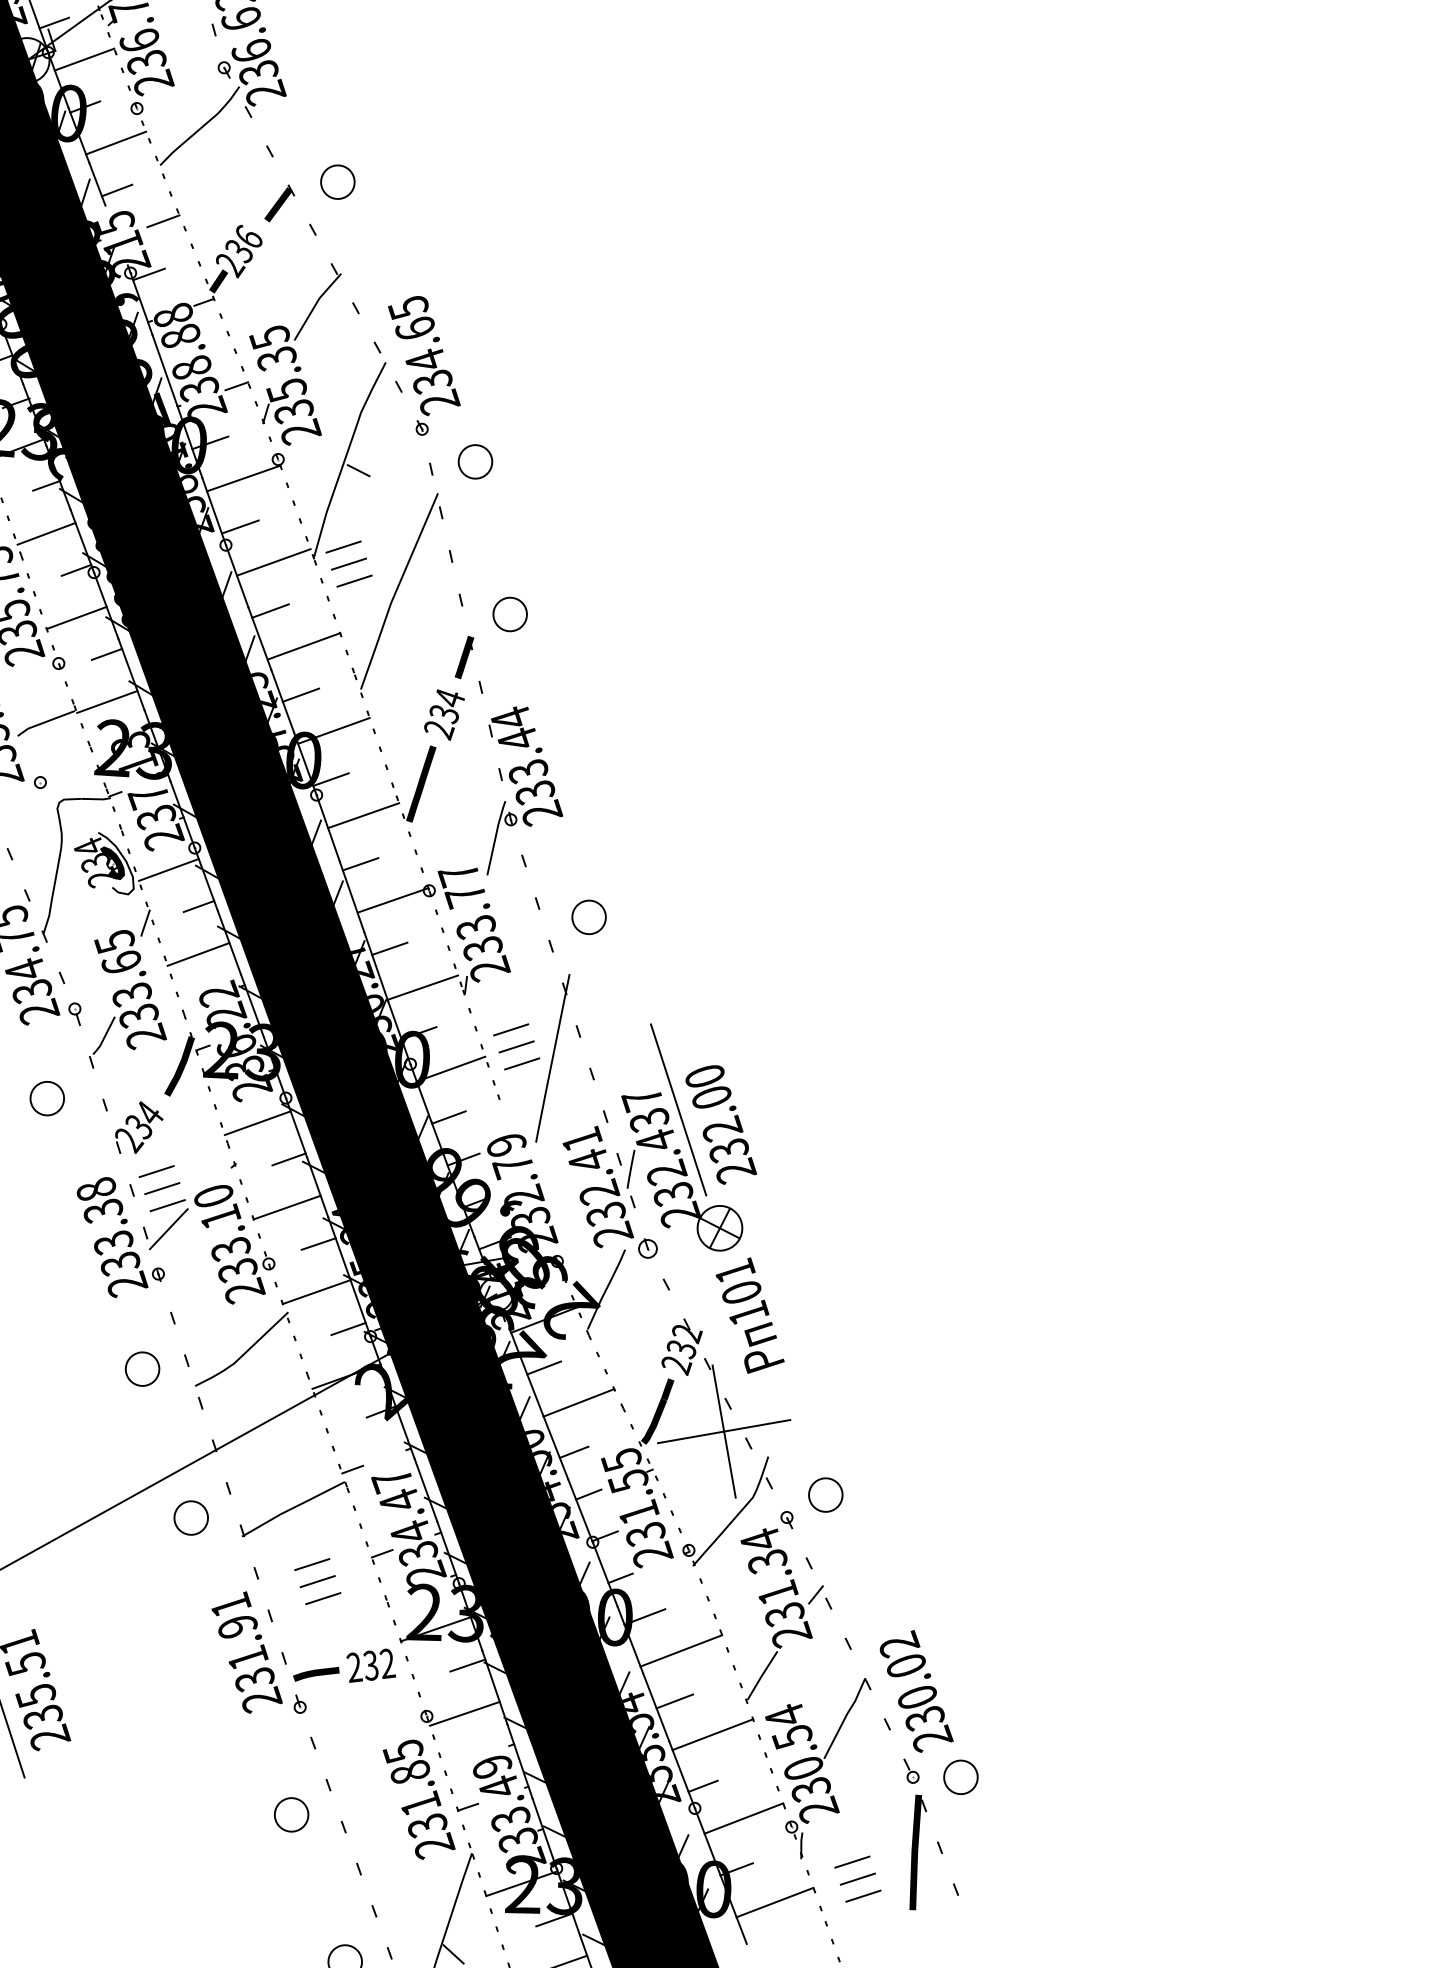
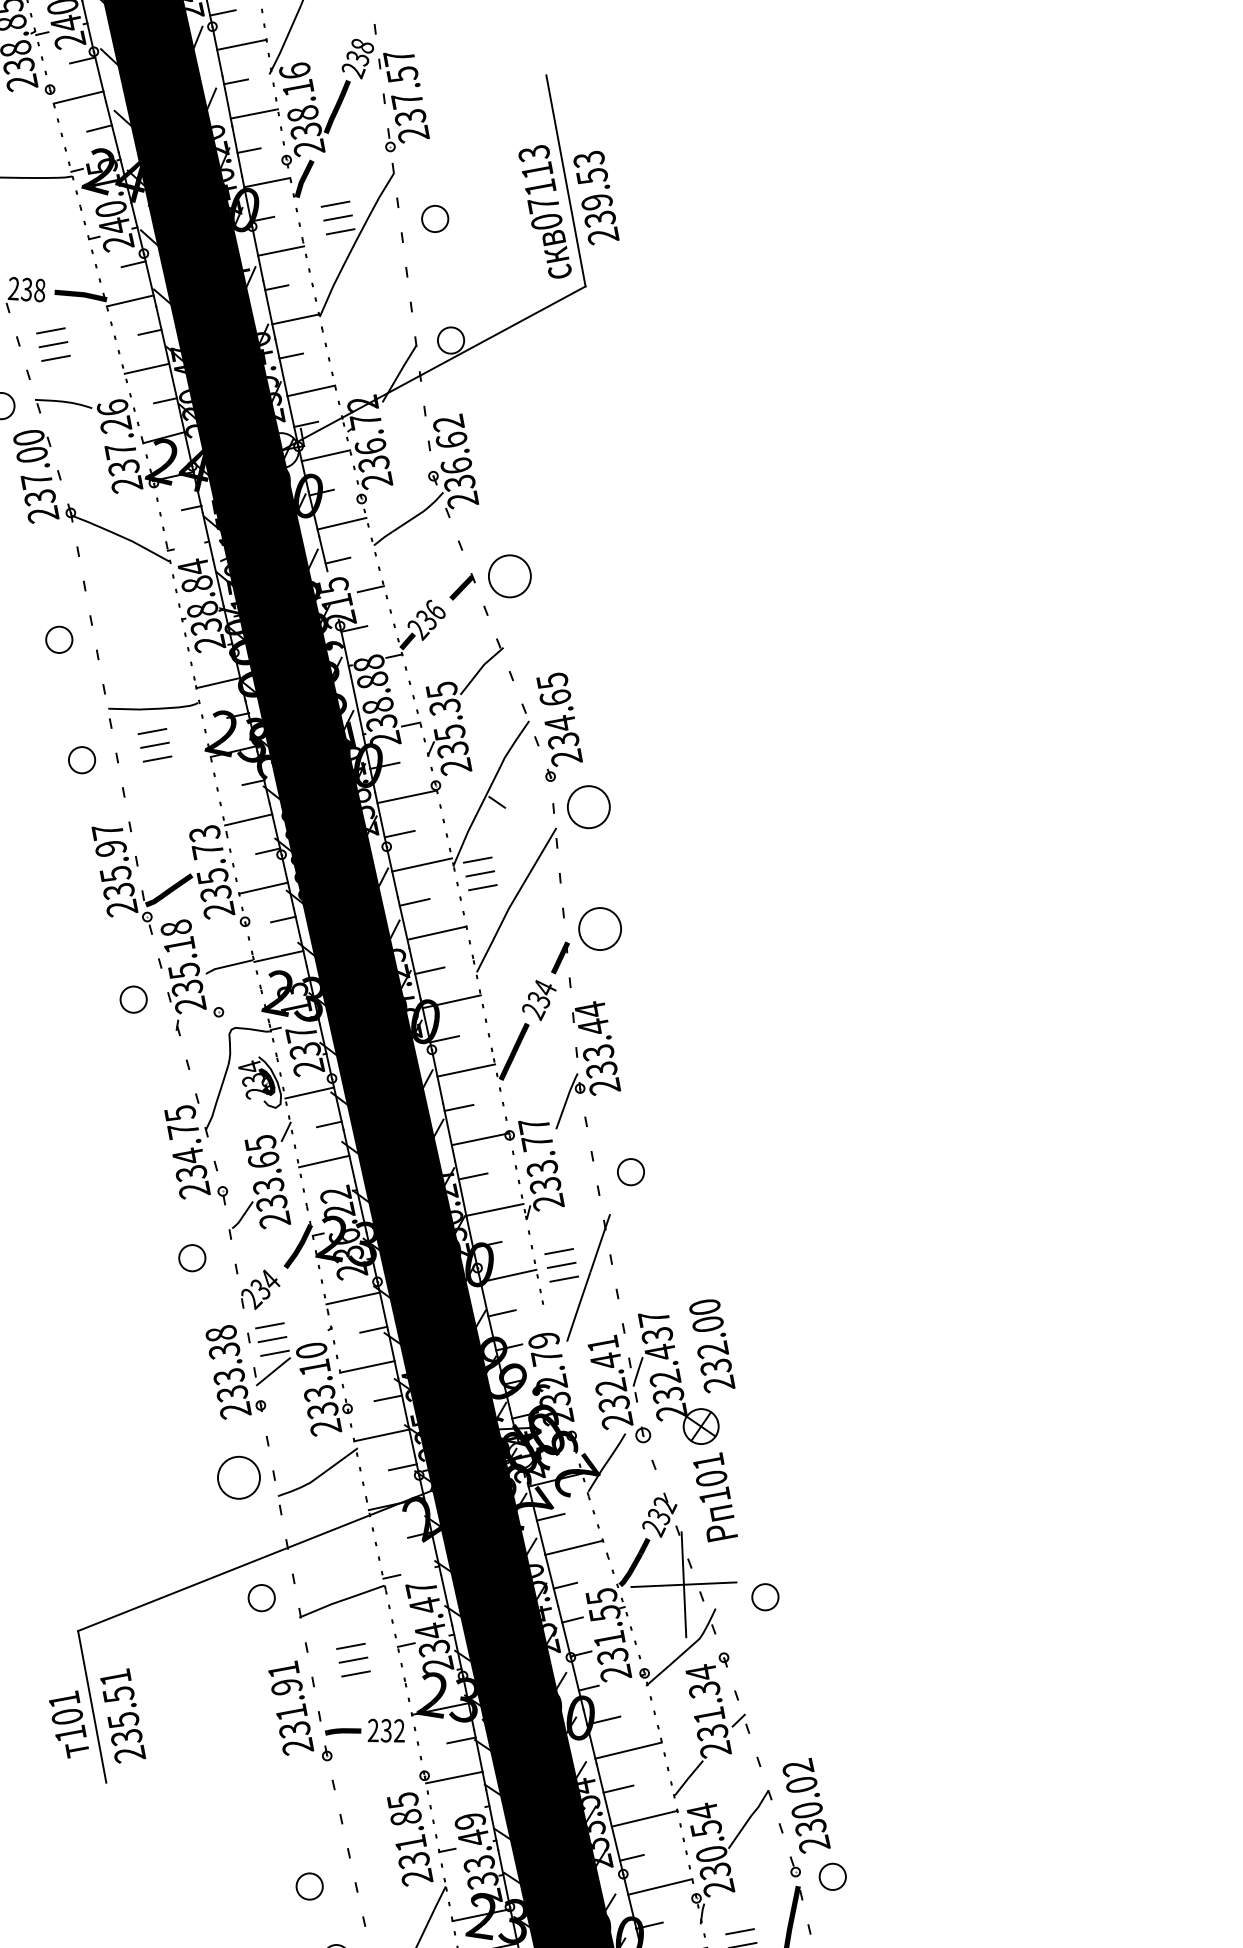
circle: (338, 182) -> (510, 576), size x1.6
circle: (475, 462) -> (588, 807), size x1.6
circle: (510, 614) -> (600, 929), size x1.6
line: (677, 1109) -> (680, 1330), removed
circle: (141, 1369) -> (238, 1477), size x1.6
circle: (825, 1495) -> (765, 1597), moved
circle: (291, 1814) -> (309, 1886), moved

